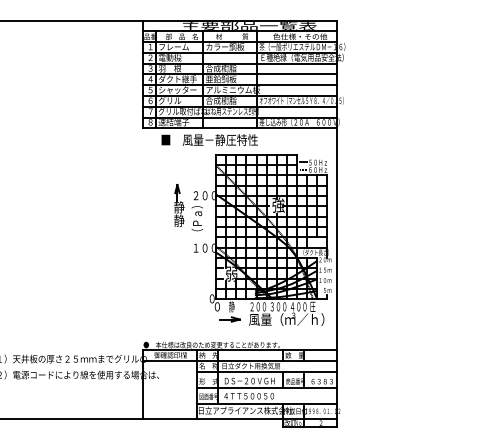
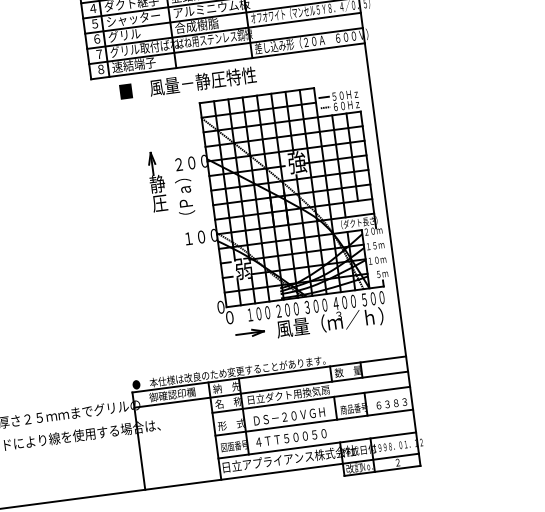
text: (179, 220) -> (160, 202), 静 -> 圧
text: (237, 306) -> (258, 313), 静 -> １００
text: (318, 306) -> (372, 298), 圧 -> ５００

